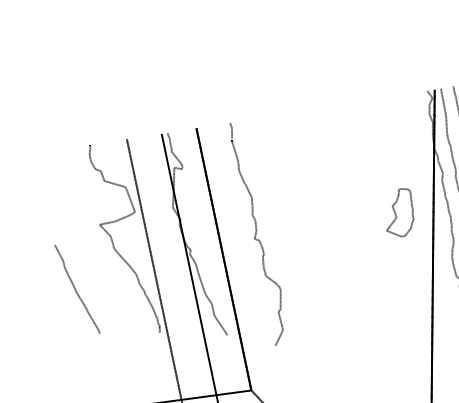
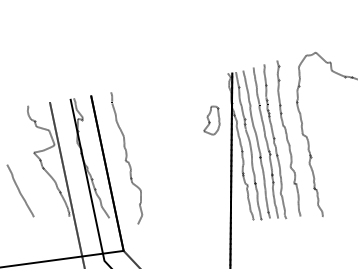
part: (399, 212) -> (211, 120), moved

